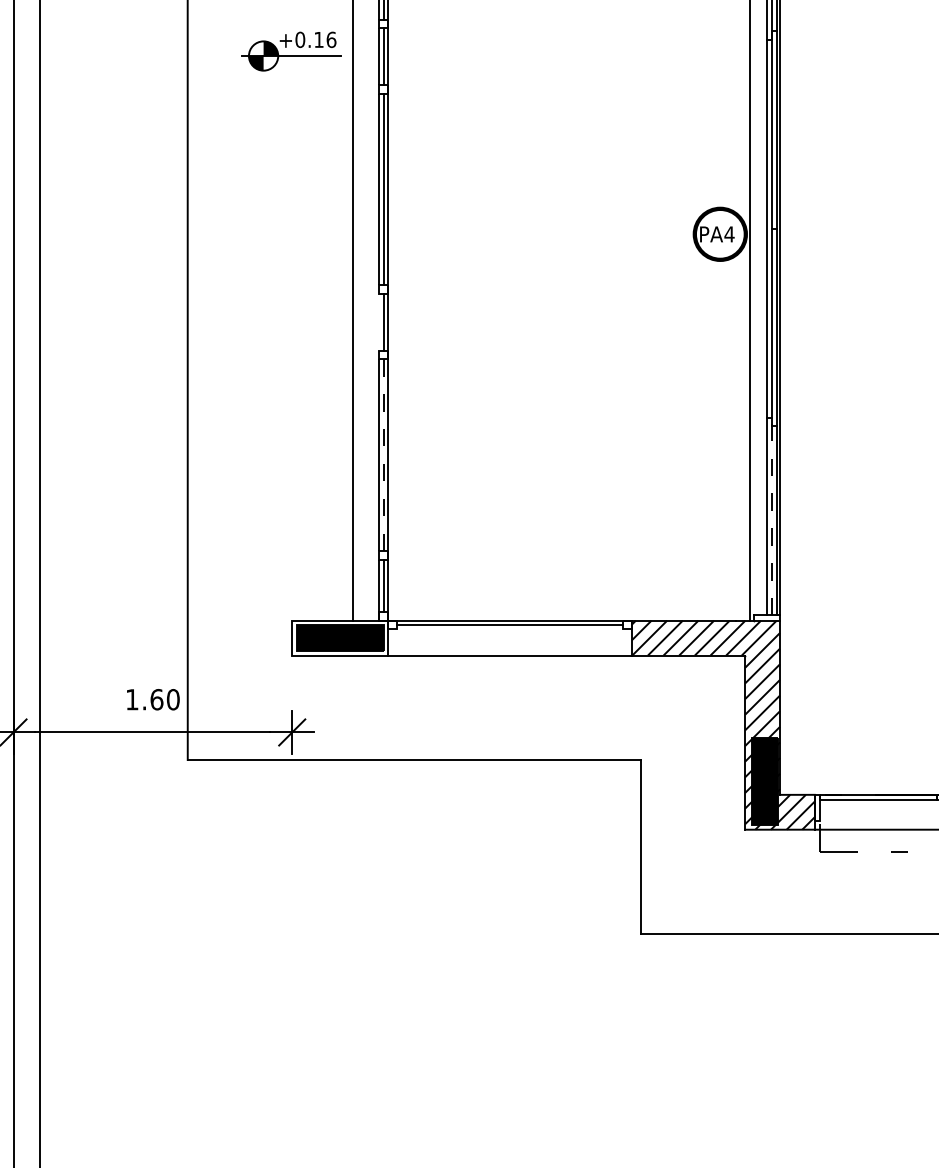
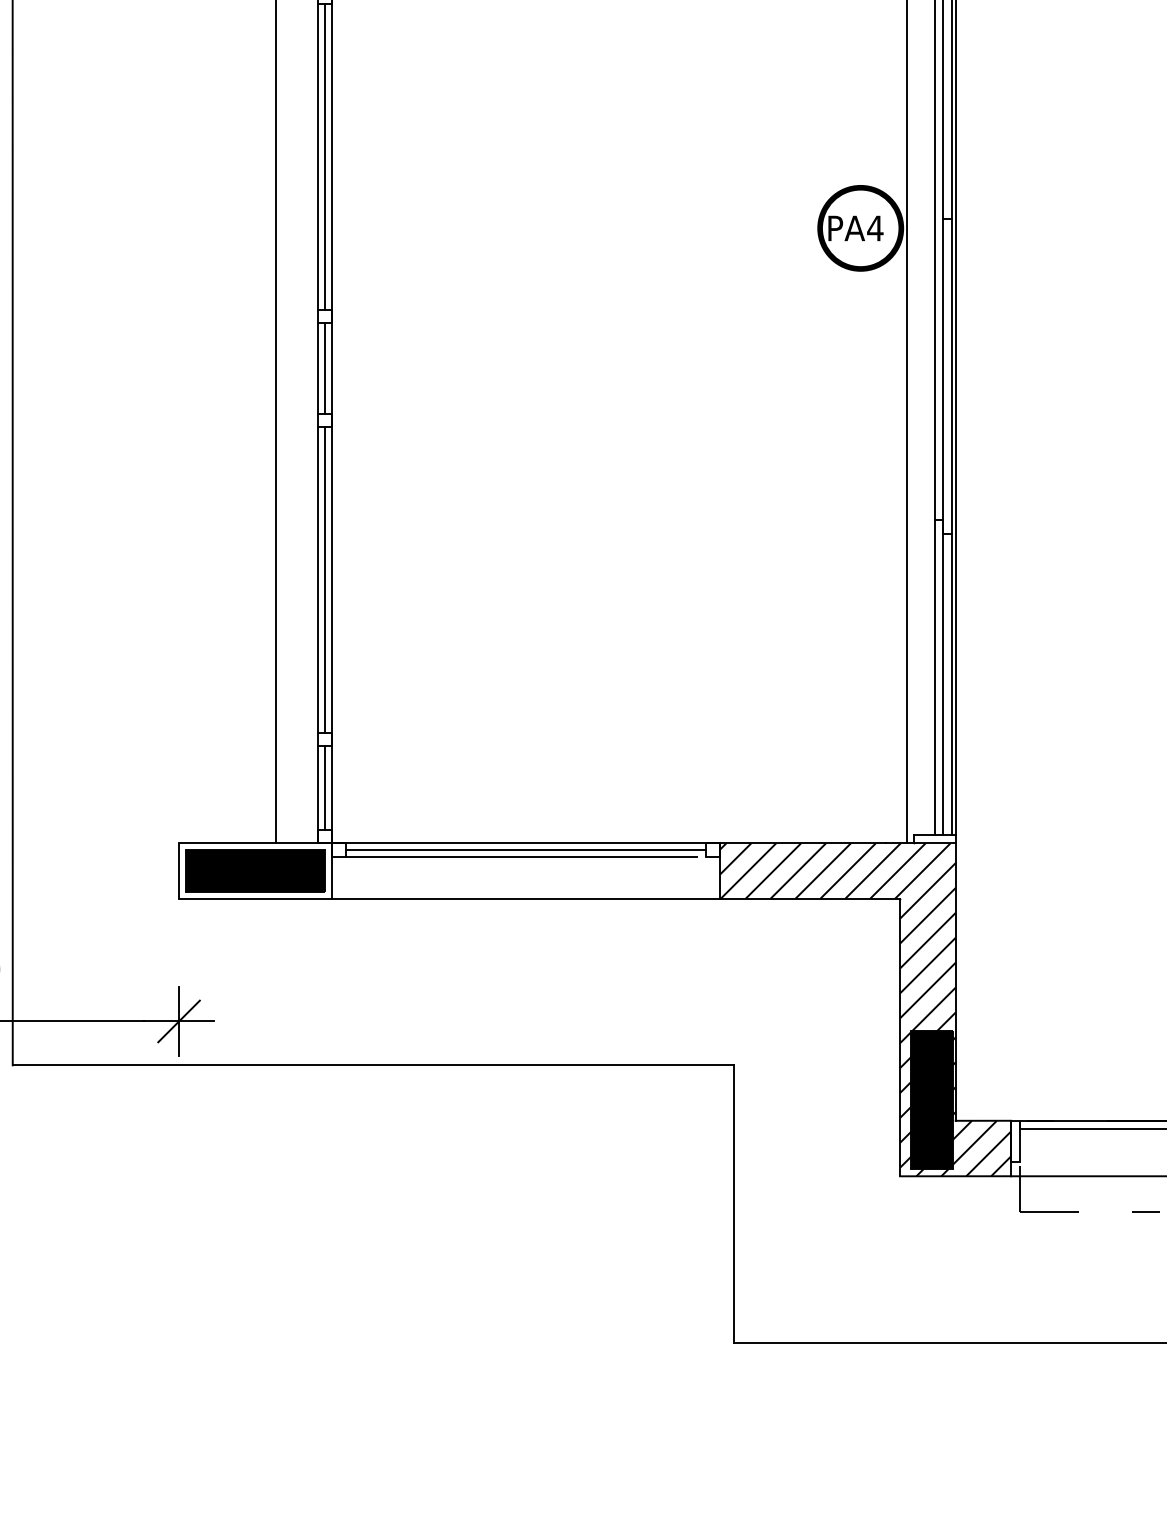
line: (379, 322) -> (318, 368), added
line: (383, 455) -> (324, 580), dashed -> solid
line: (772, 516) -> (943, 677), dashed -> solid
line: (509, 629) -> (525, 857), added

